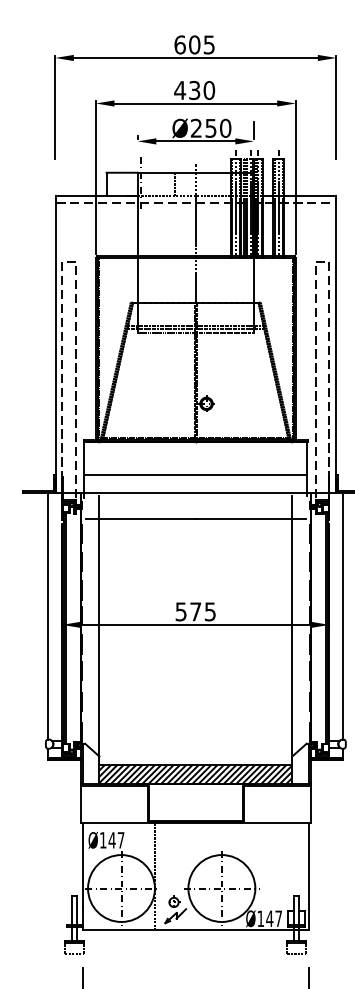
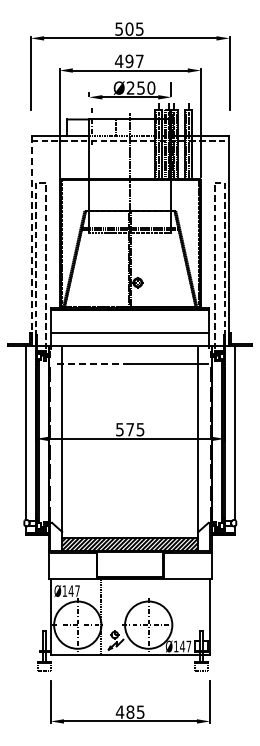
text: (180, 43) -> (119, 28), 605 -> 505
text: (201, 90) -> (134, 61), 430 -> 497
line: (55, 345) -> (31, 241), solid -> dashed
line: (140, 519) -> (91, 364), solid -> dashed

